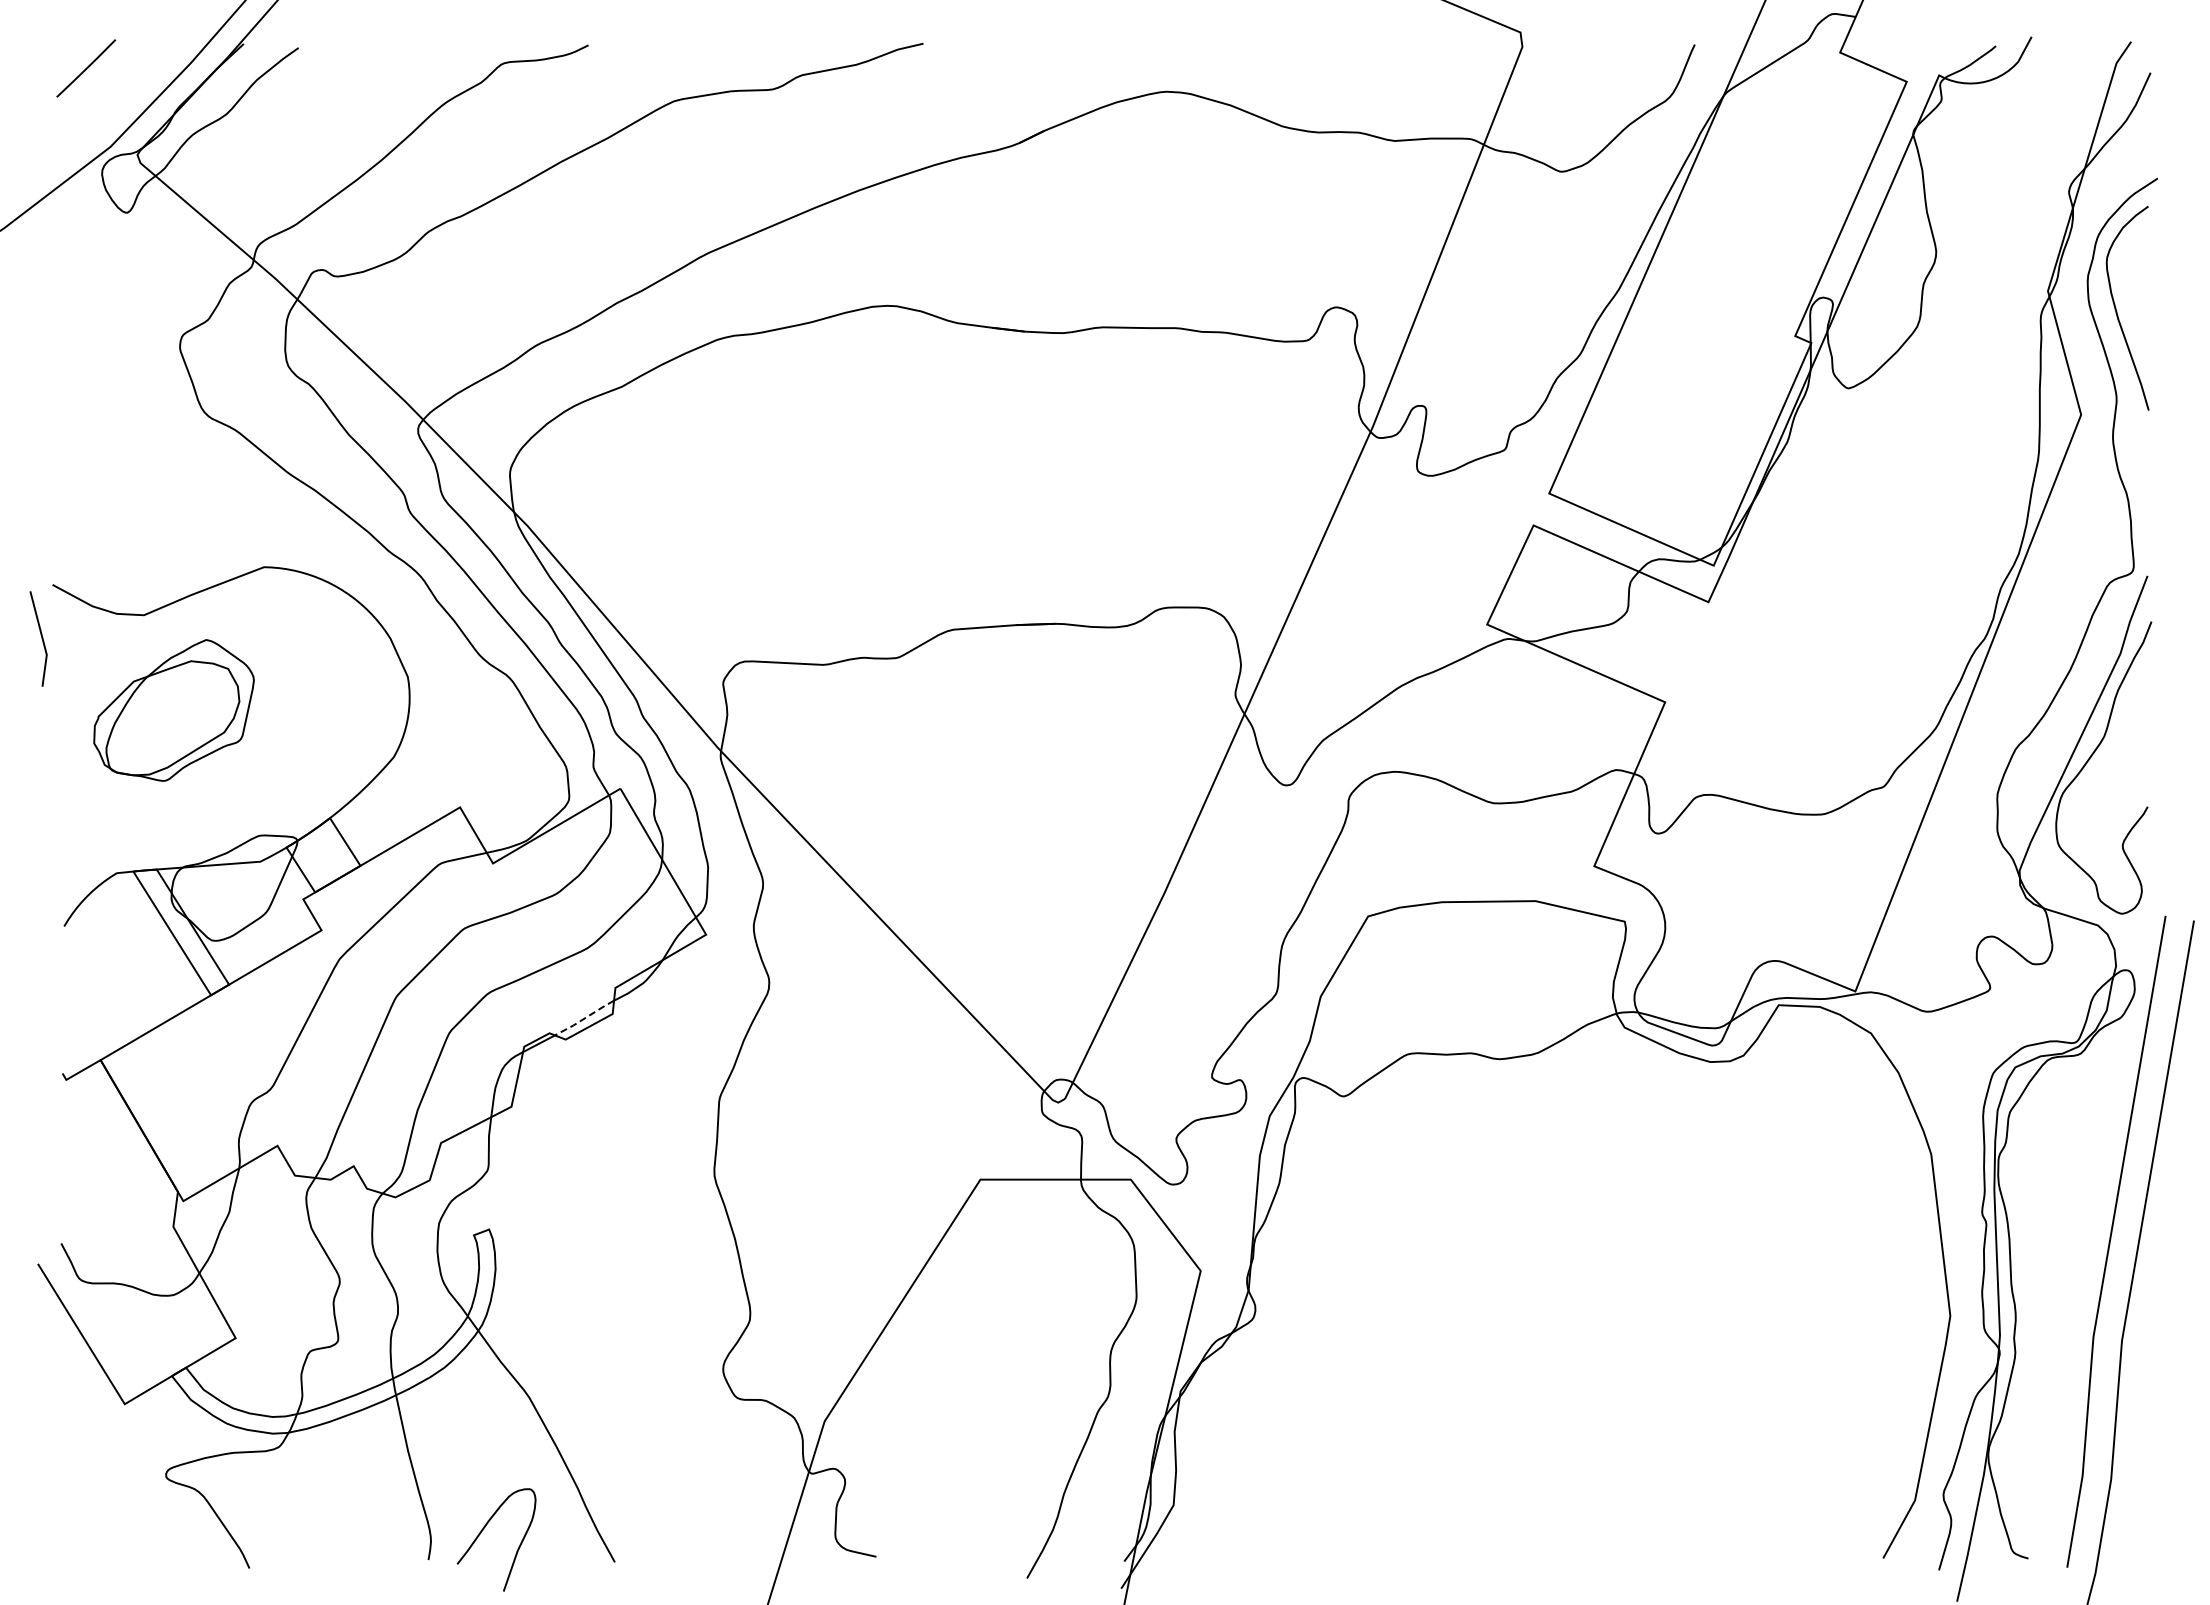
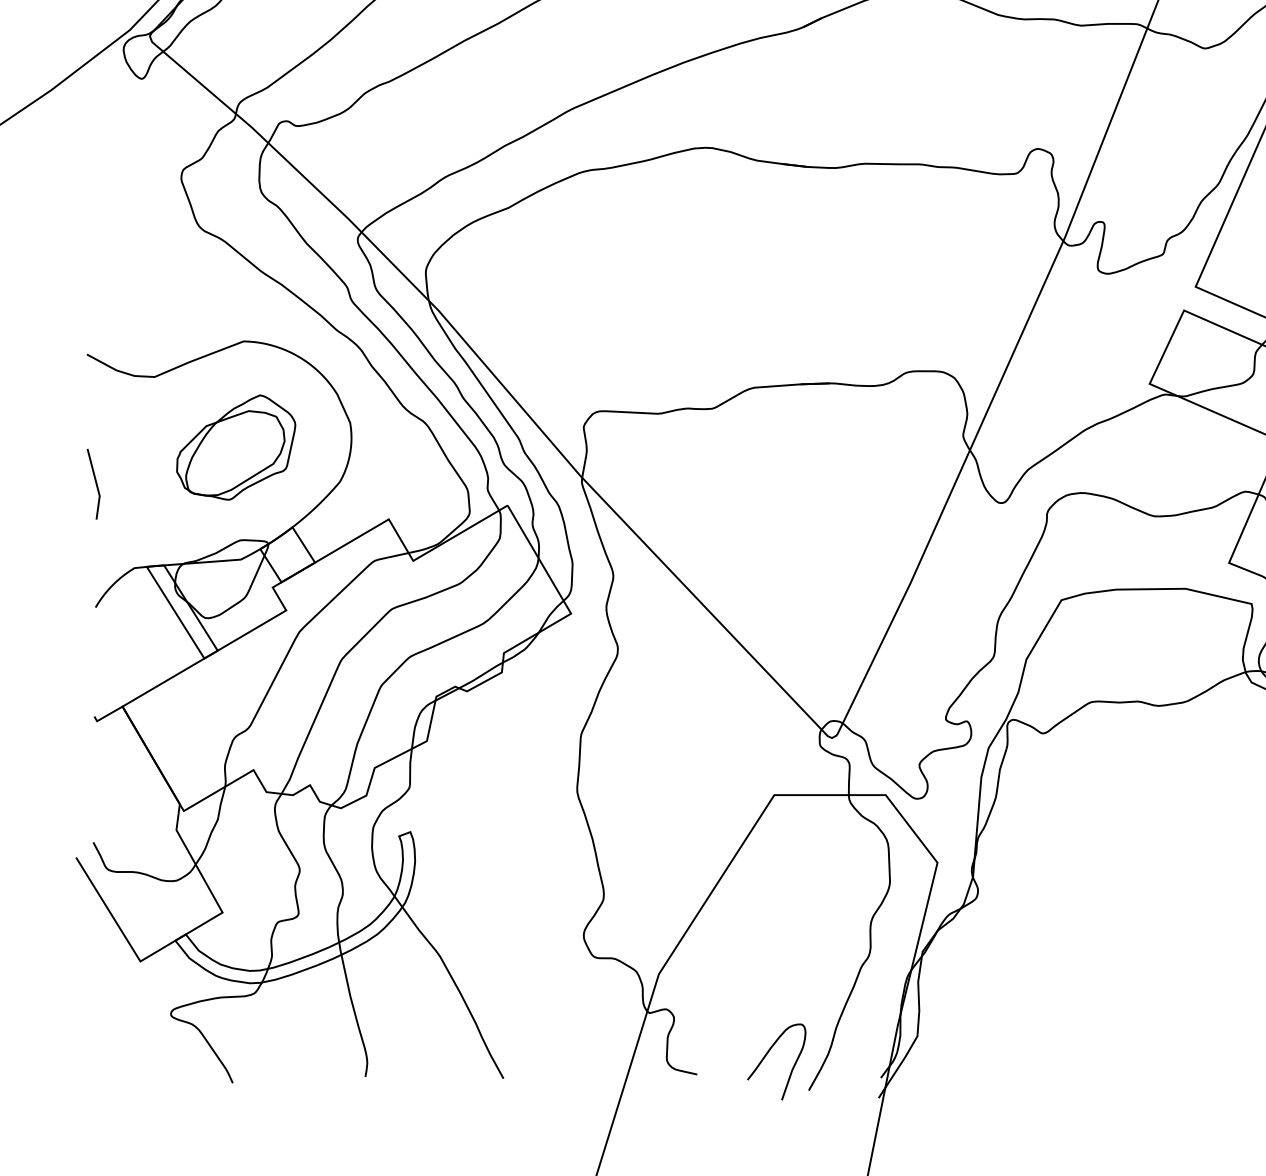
line: (41, 638) -> (95, 483), moved
part: (173, 710) -> (235, 447), moved
line: (585, 1018) -> (481, 675), dashed -> solid
curve: (483, 1530) -> (766, 1055), moved

